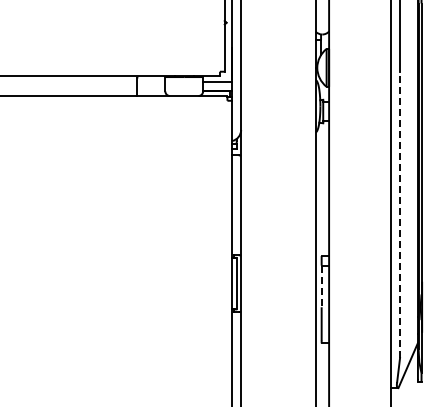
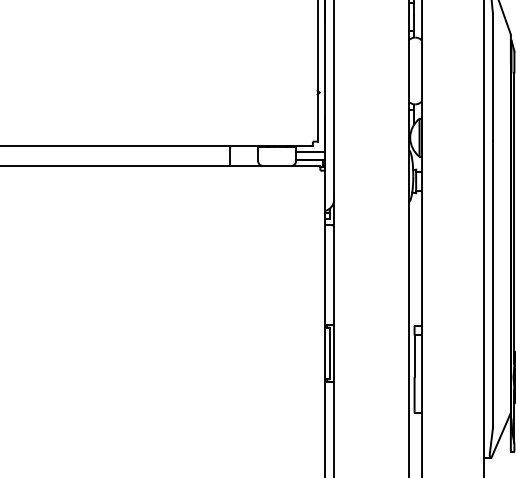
line: (399, 214) -> (492, 284), dashed -> solid
line: (321, 286) -> (414, 356), dashed -> solid

